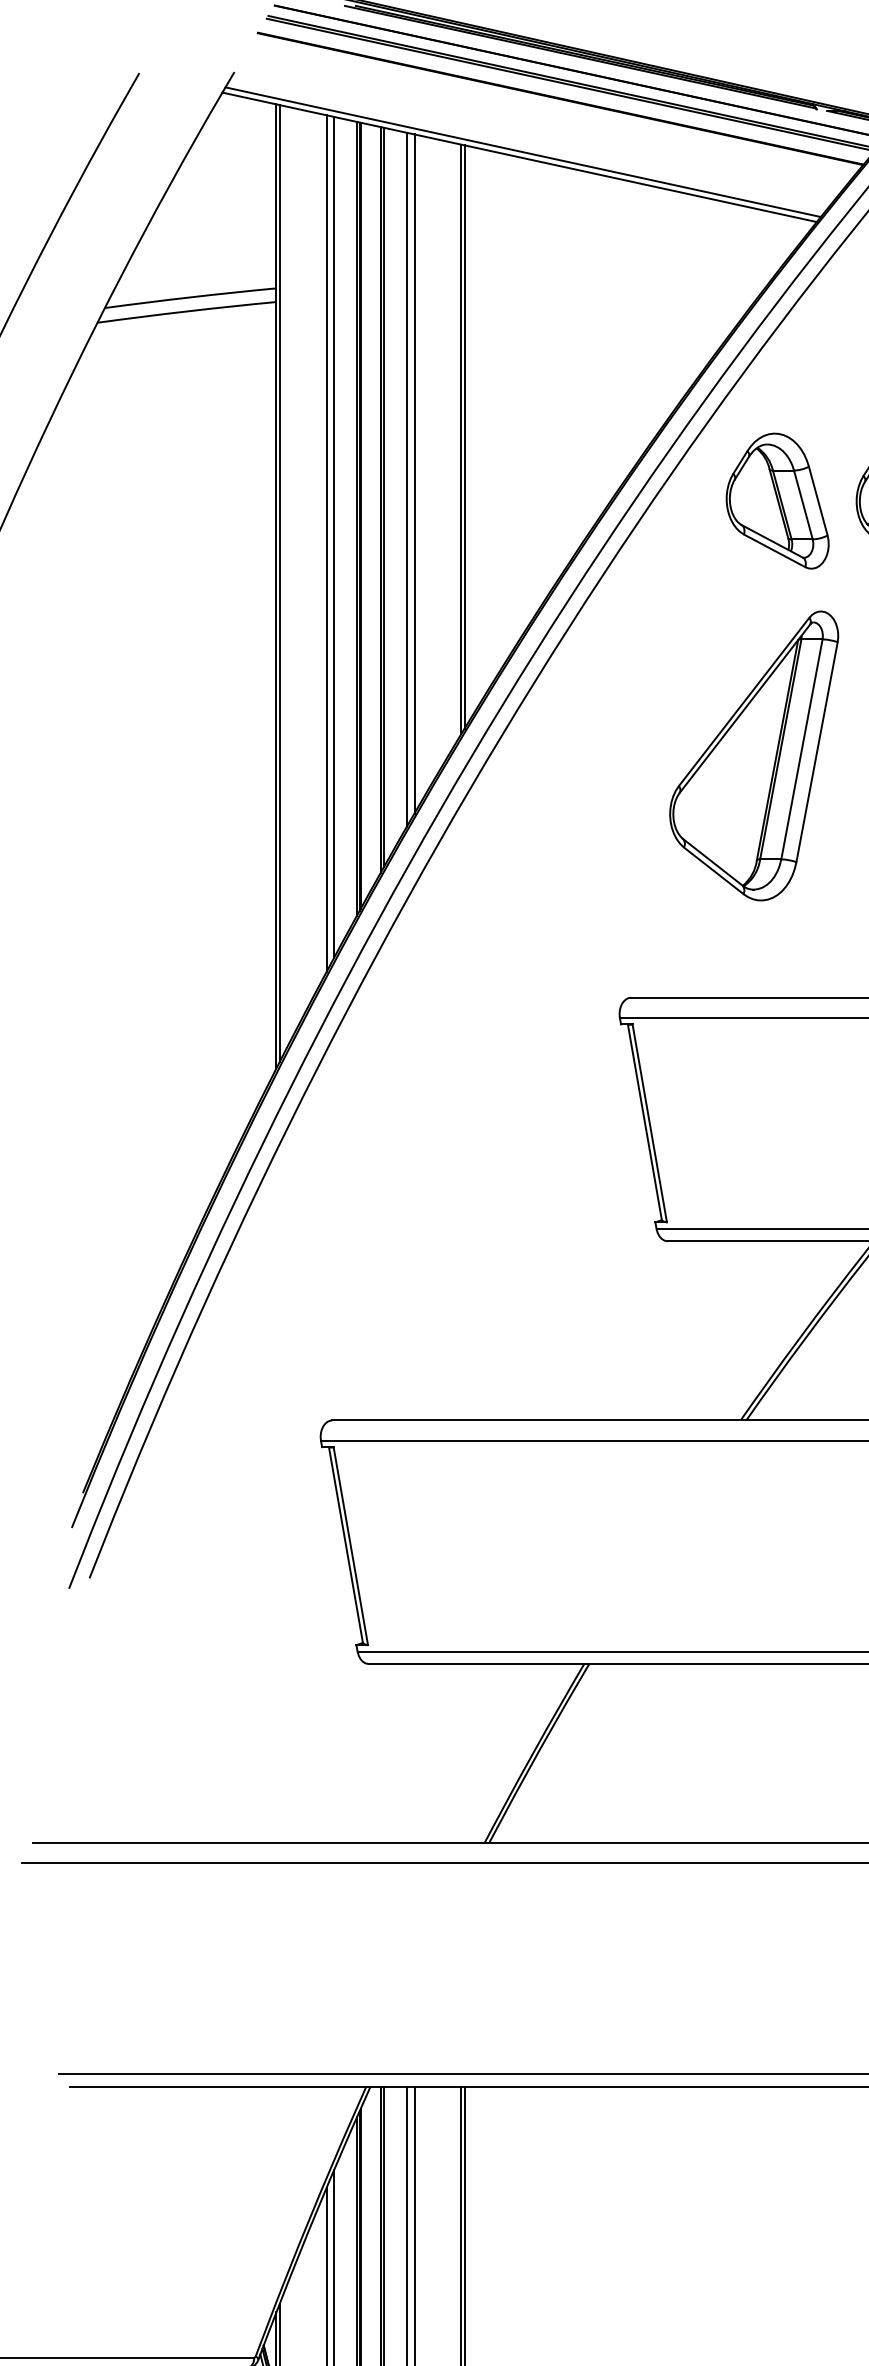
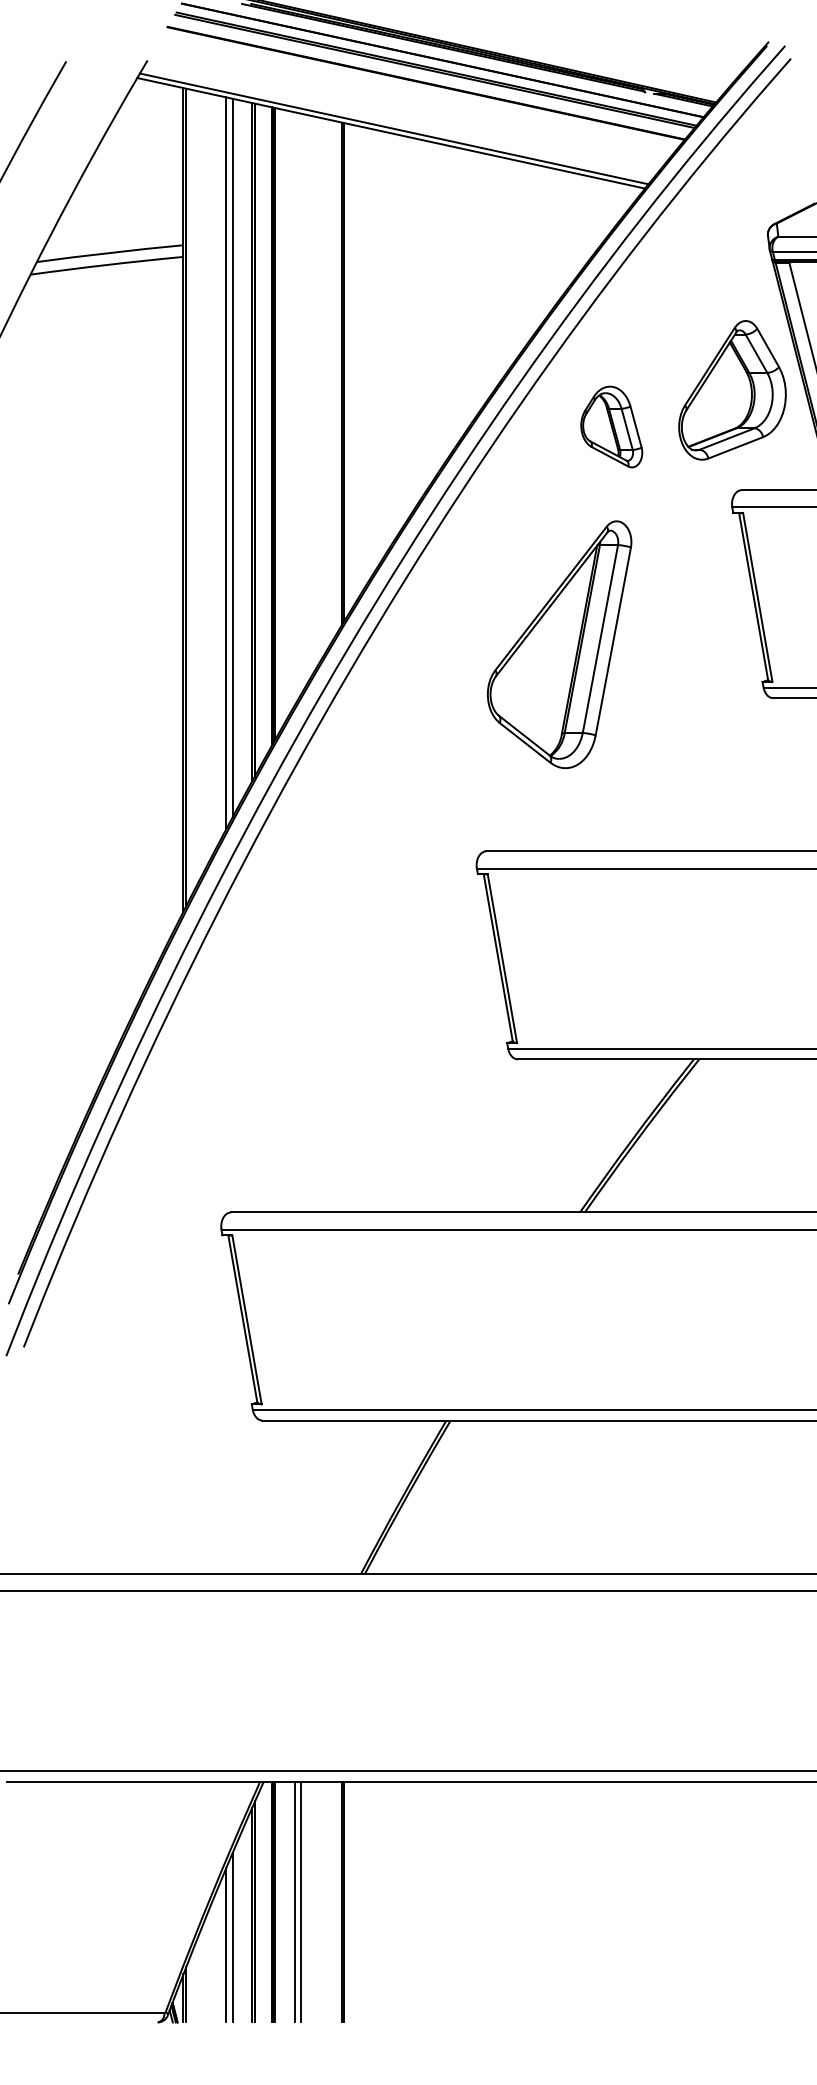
line: (414, 473) -> (301, 403), removed
line: (406, 479) -> (294, 408), removed
part: (777, 500) -> (611, 426), size x0.7
part: (754, 755) -> (559, 644), moved

